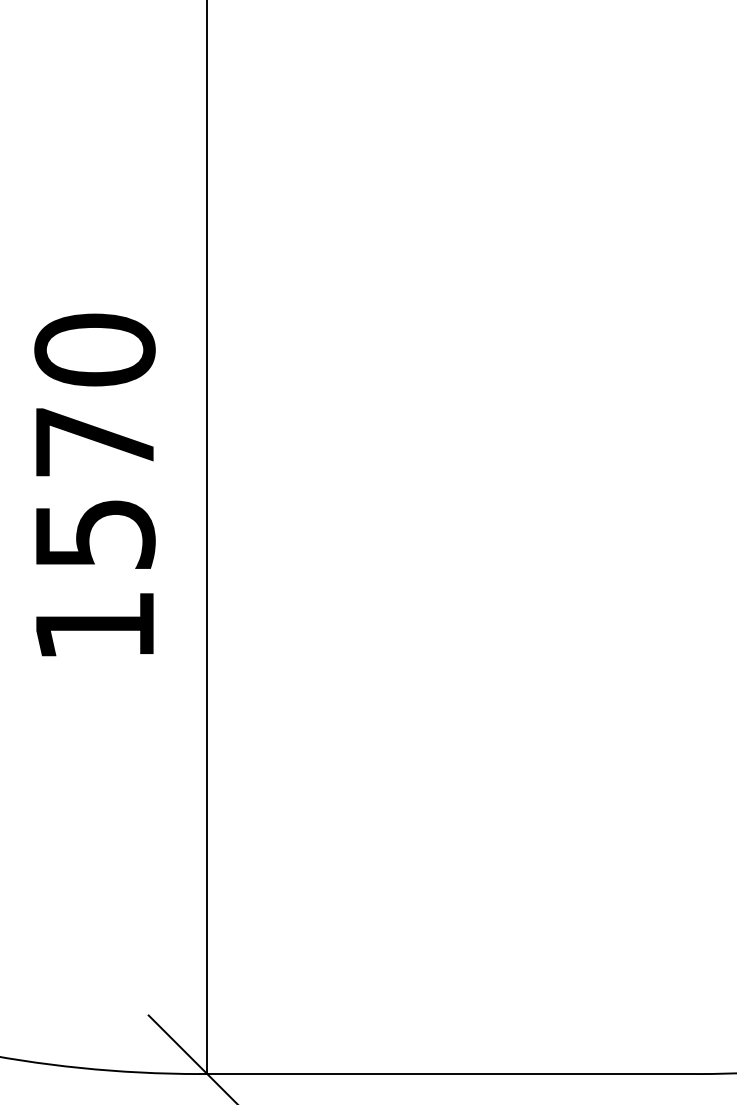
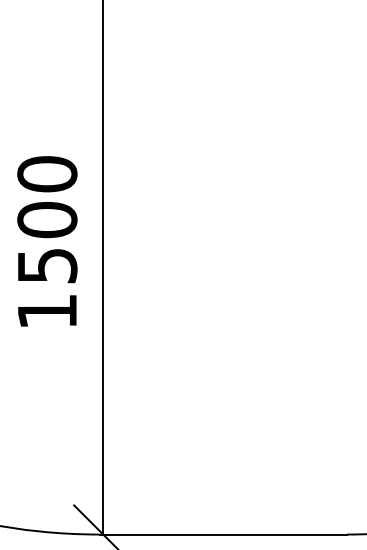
text: (95, 442) -> (47, 220), 1570 -> 1500

